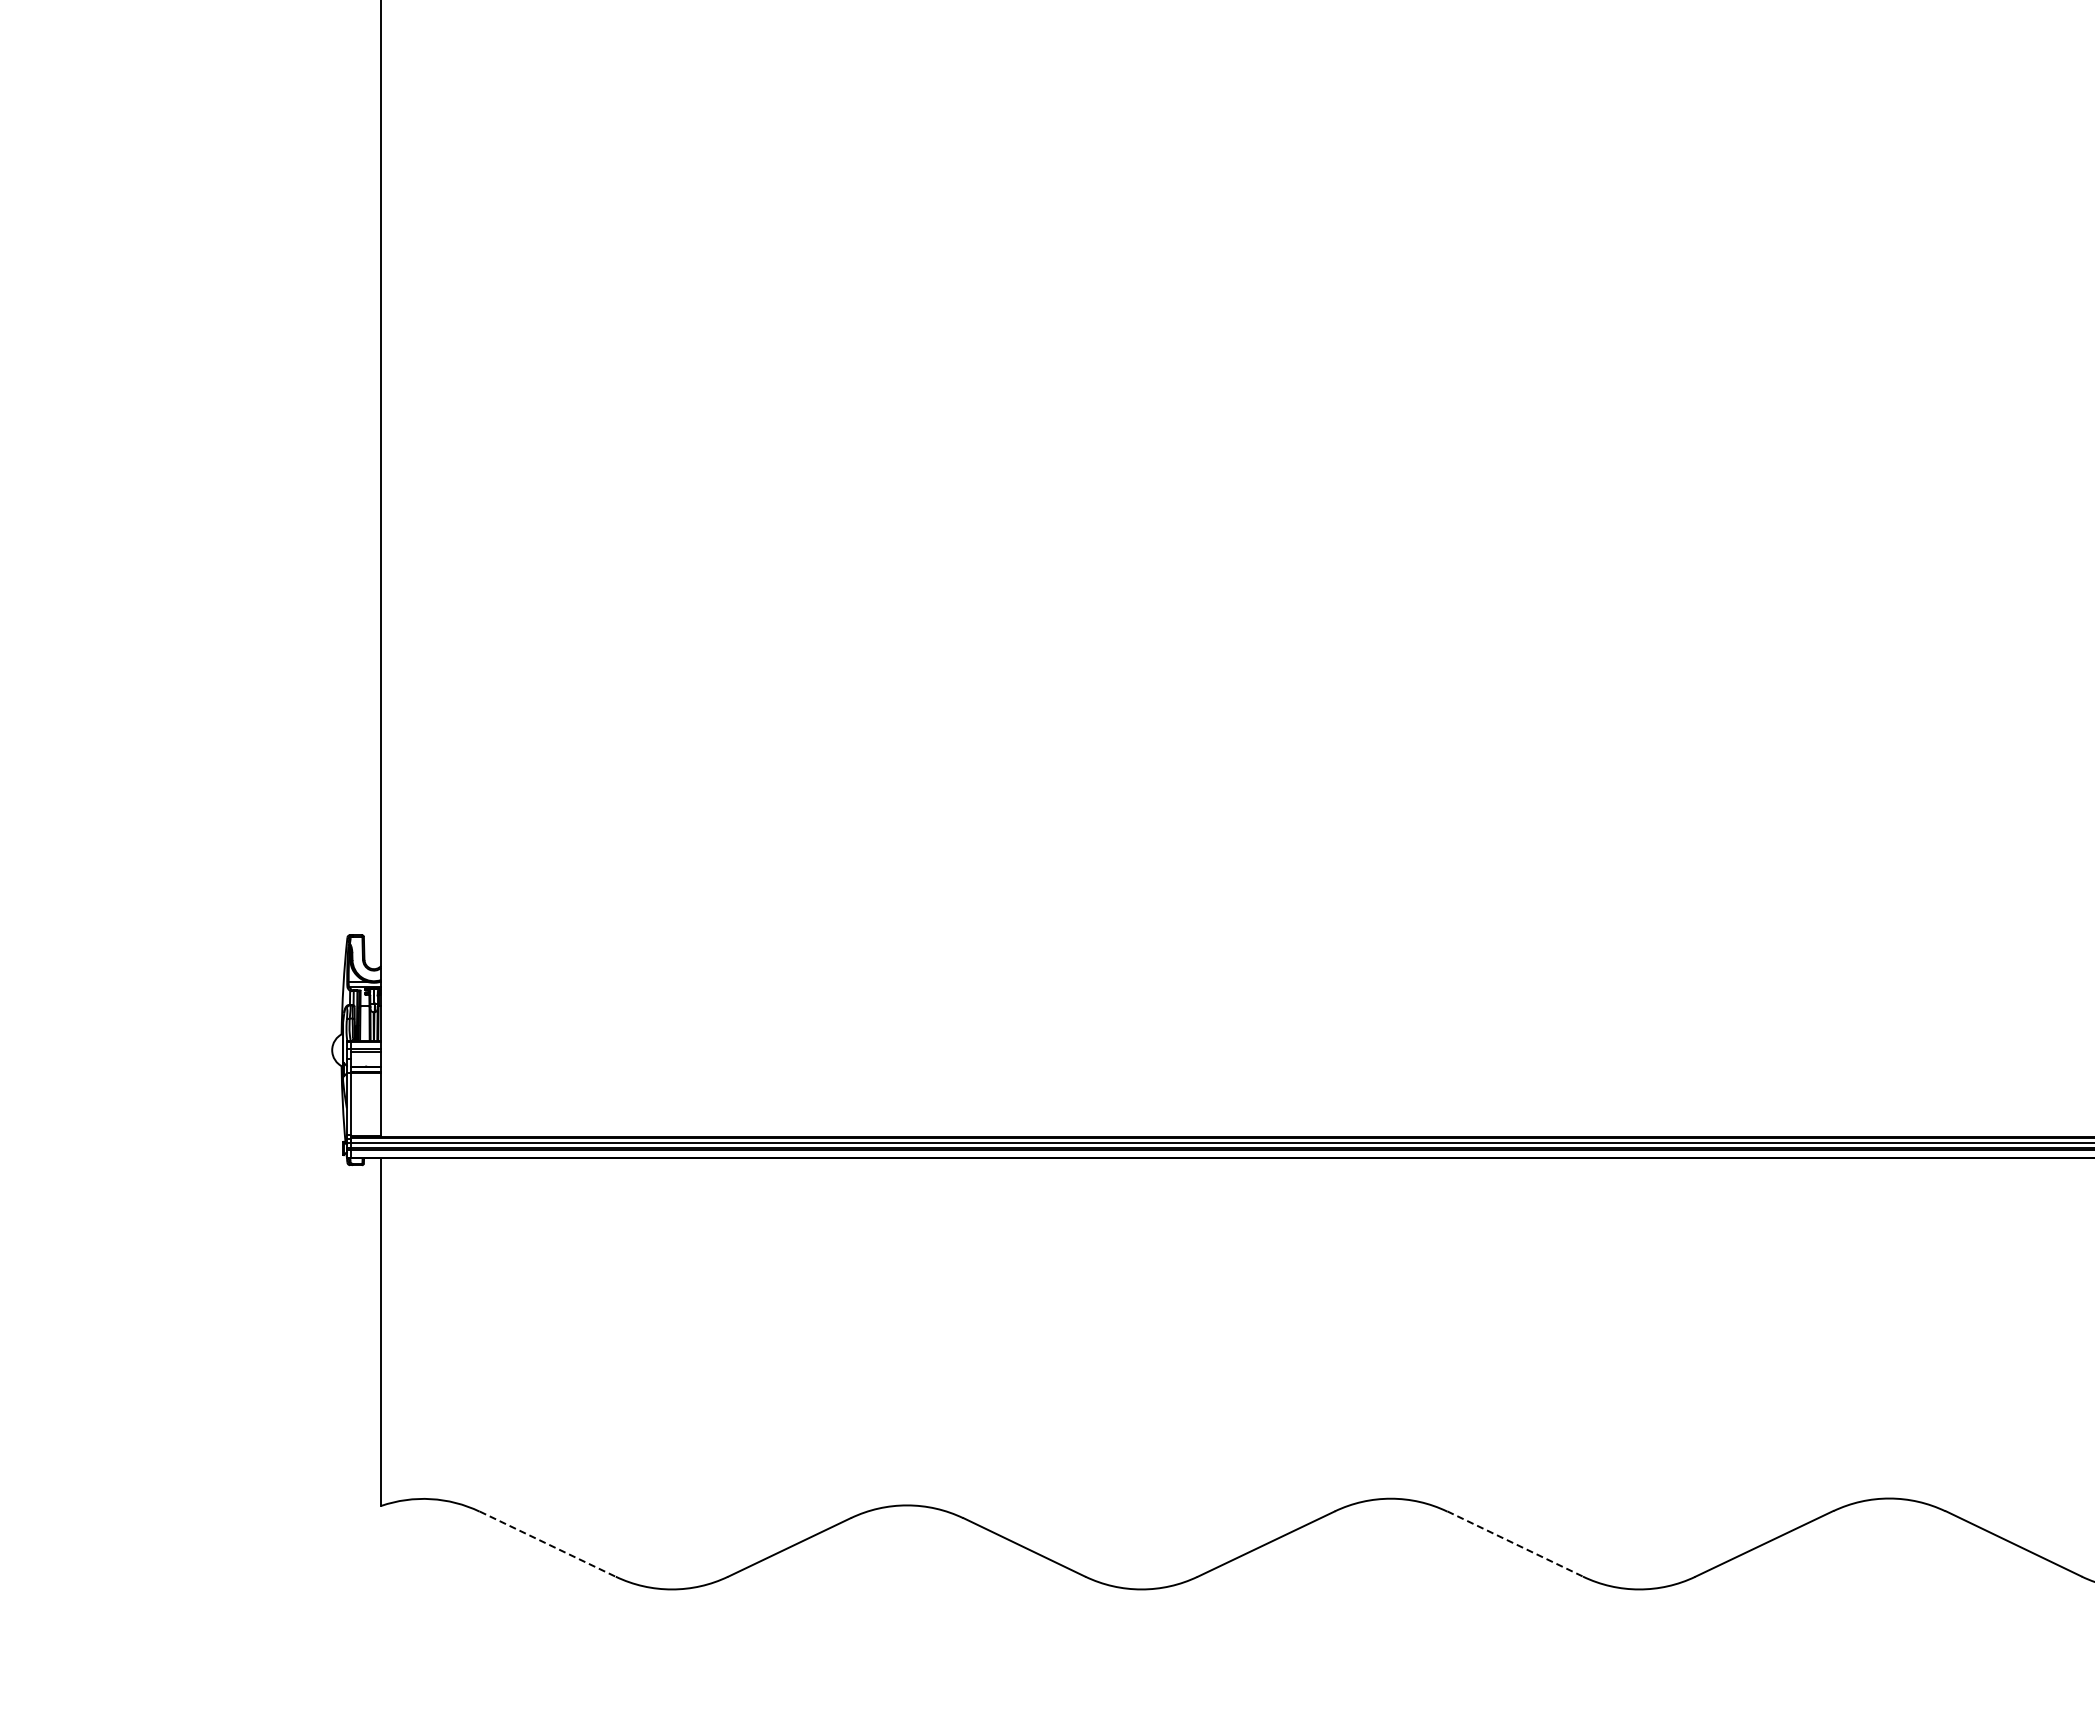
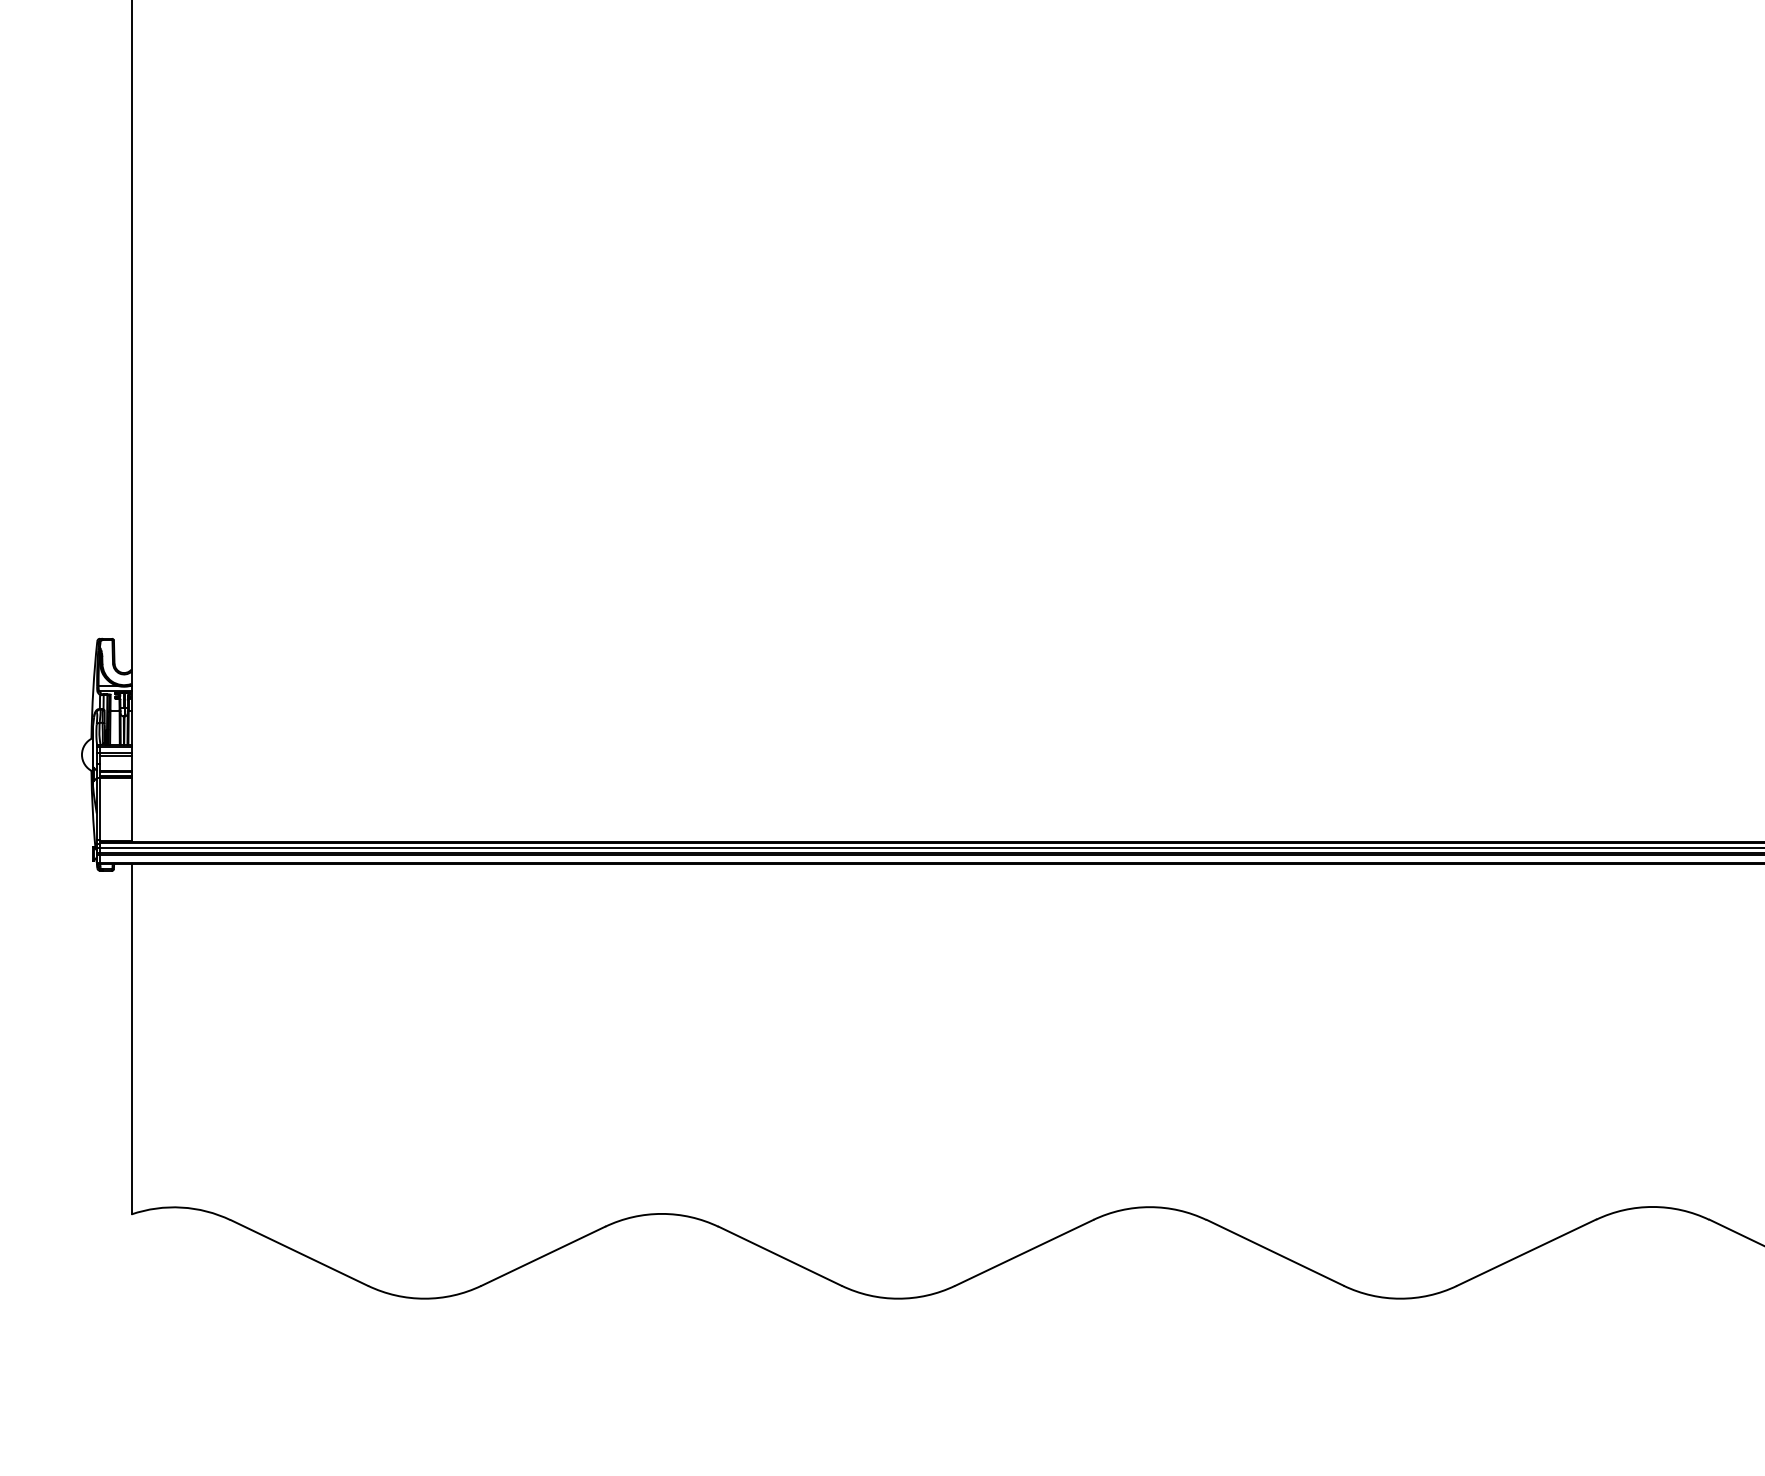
line: (548, 1544) -> (300, 1253), dashed -> solid
line: (1515, 1544) -> (1275, 1253), dashed -> solid

